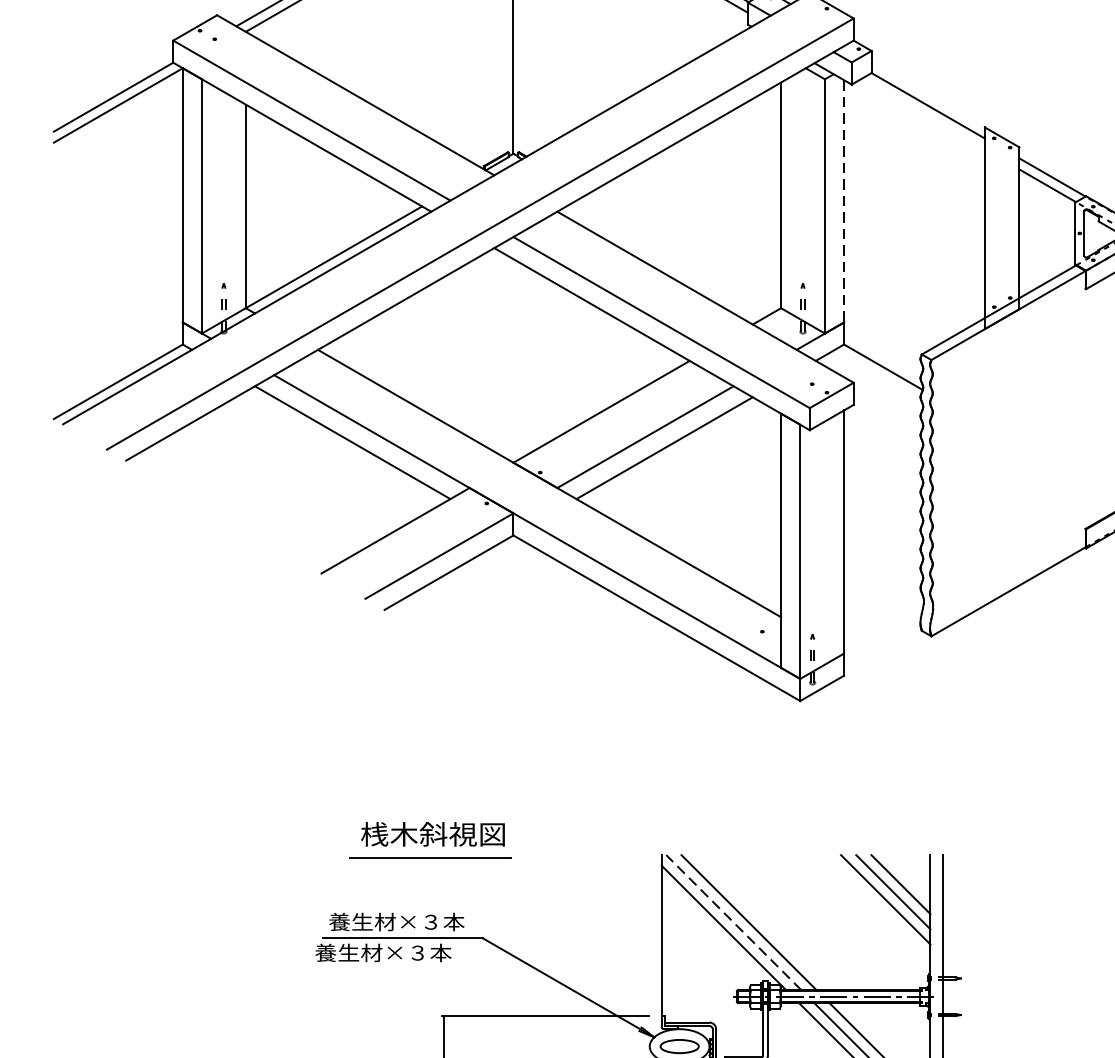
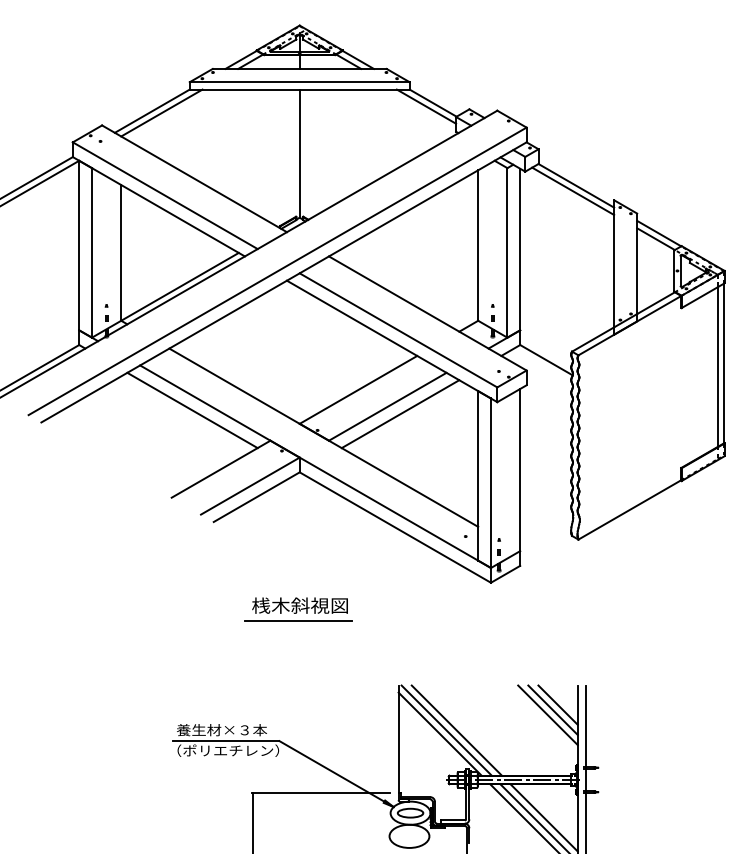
line: (923, 114) -> (573, 191), added
line: (844, 201) -> (520, 249), dashed -> solid
part: (430, 840) -> (298, 609), moved
line: (733, 922) -> (446, 730), dashed -> solid
text: (399, 952) -> (223, 750), 養生材×３本 -> （ポリエチレン）

